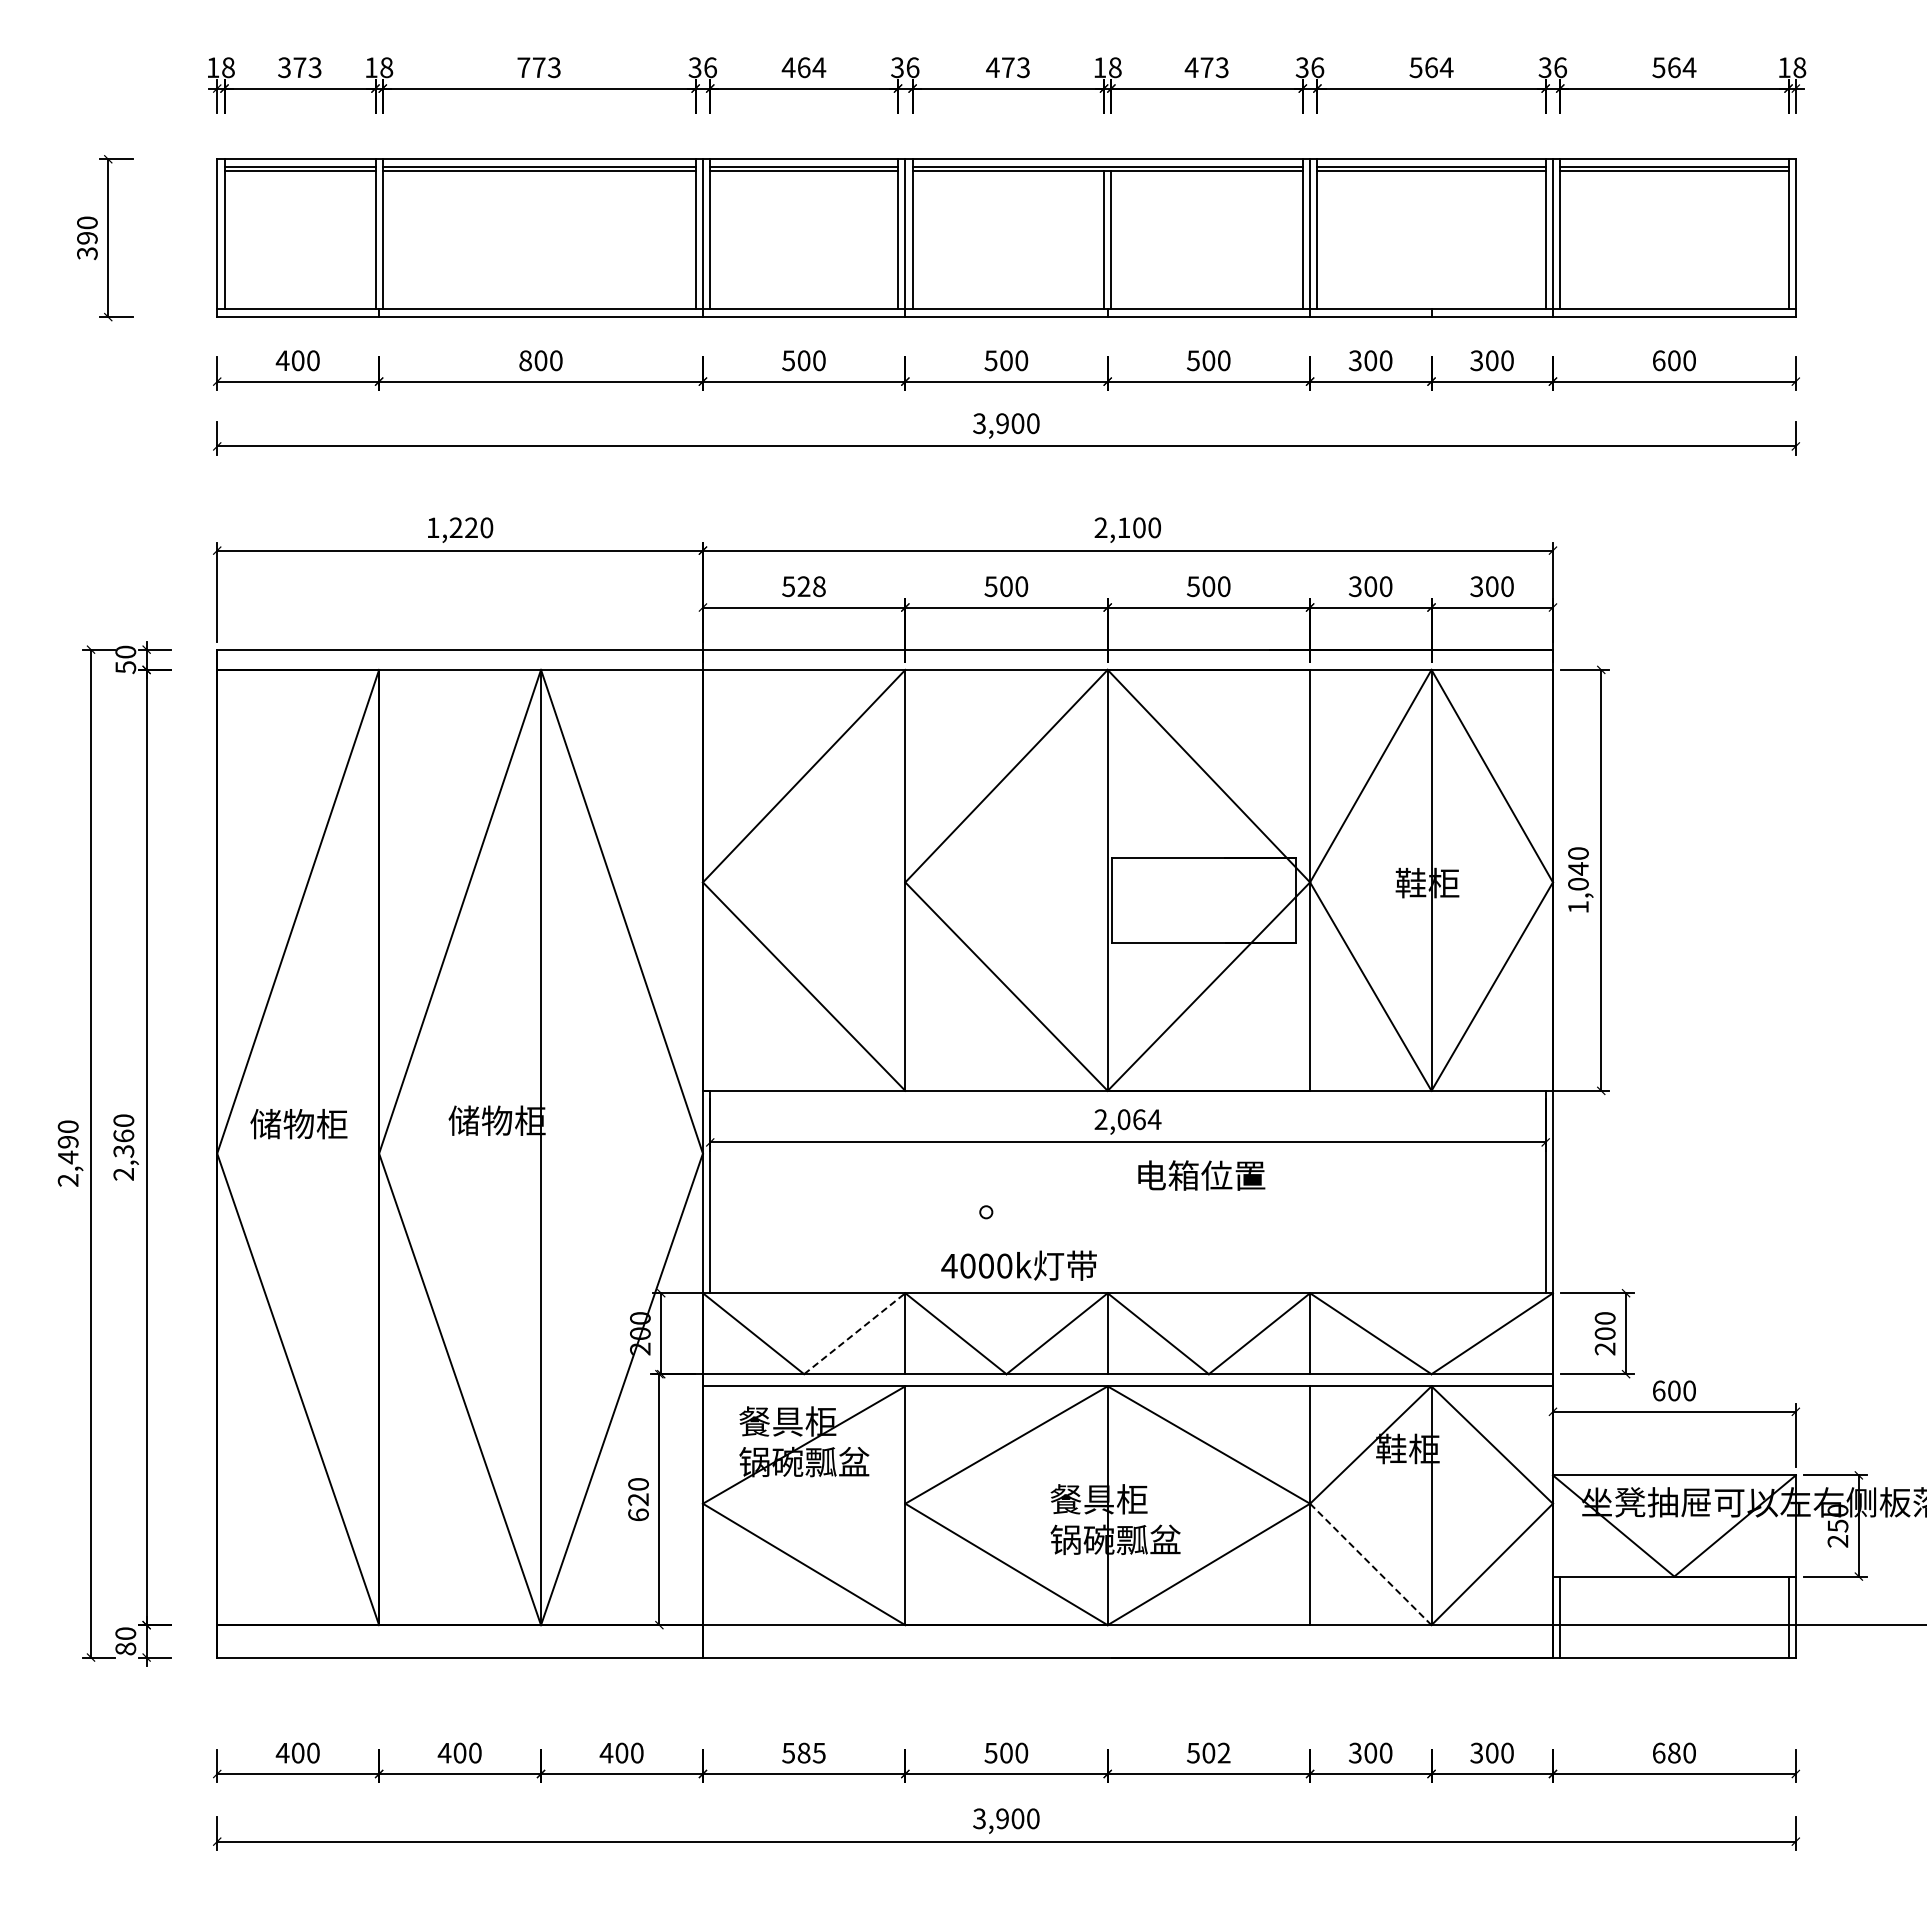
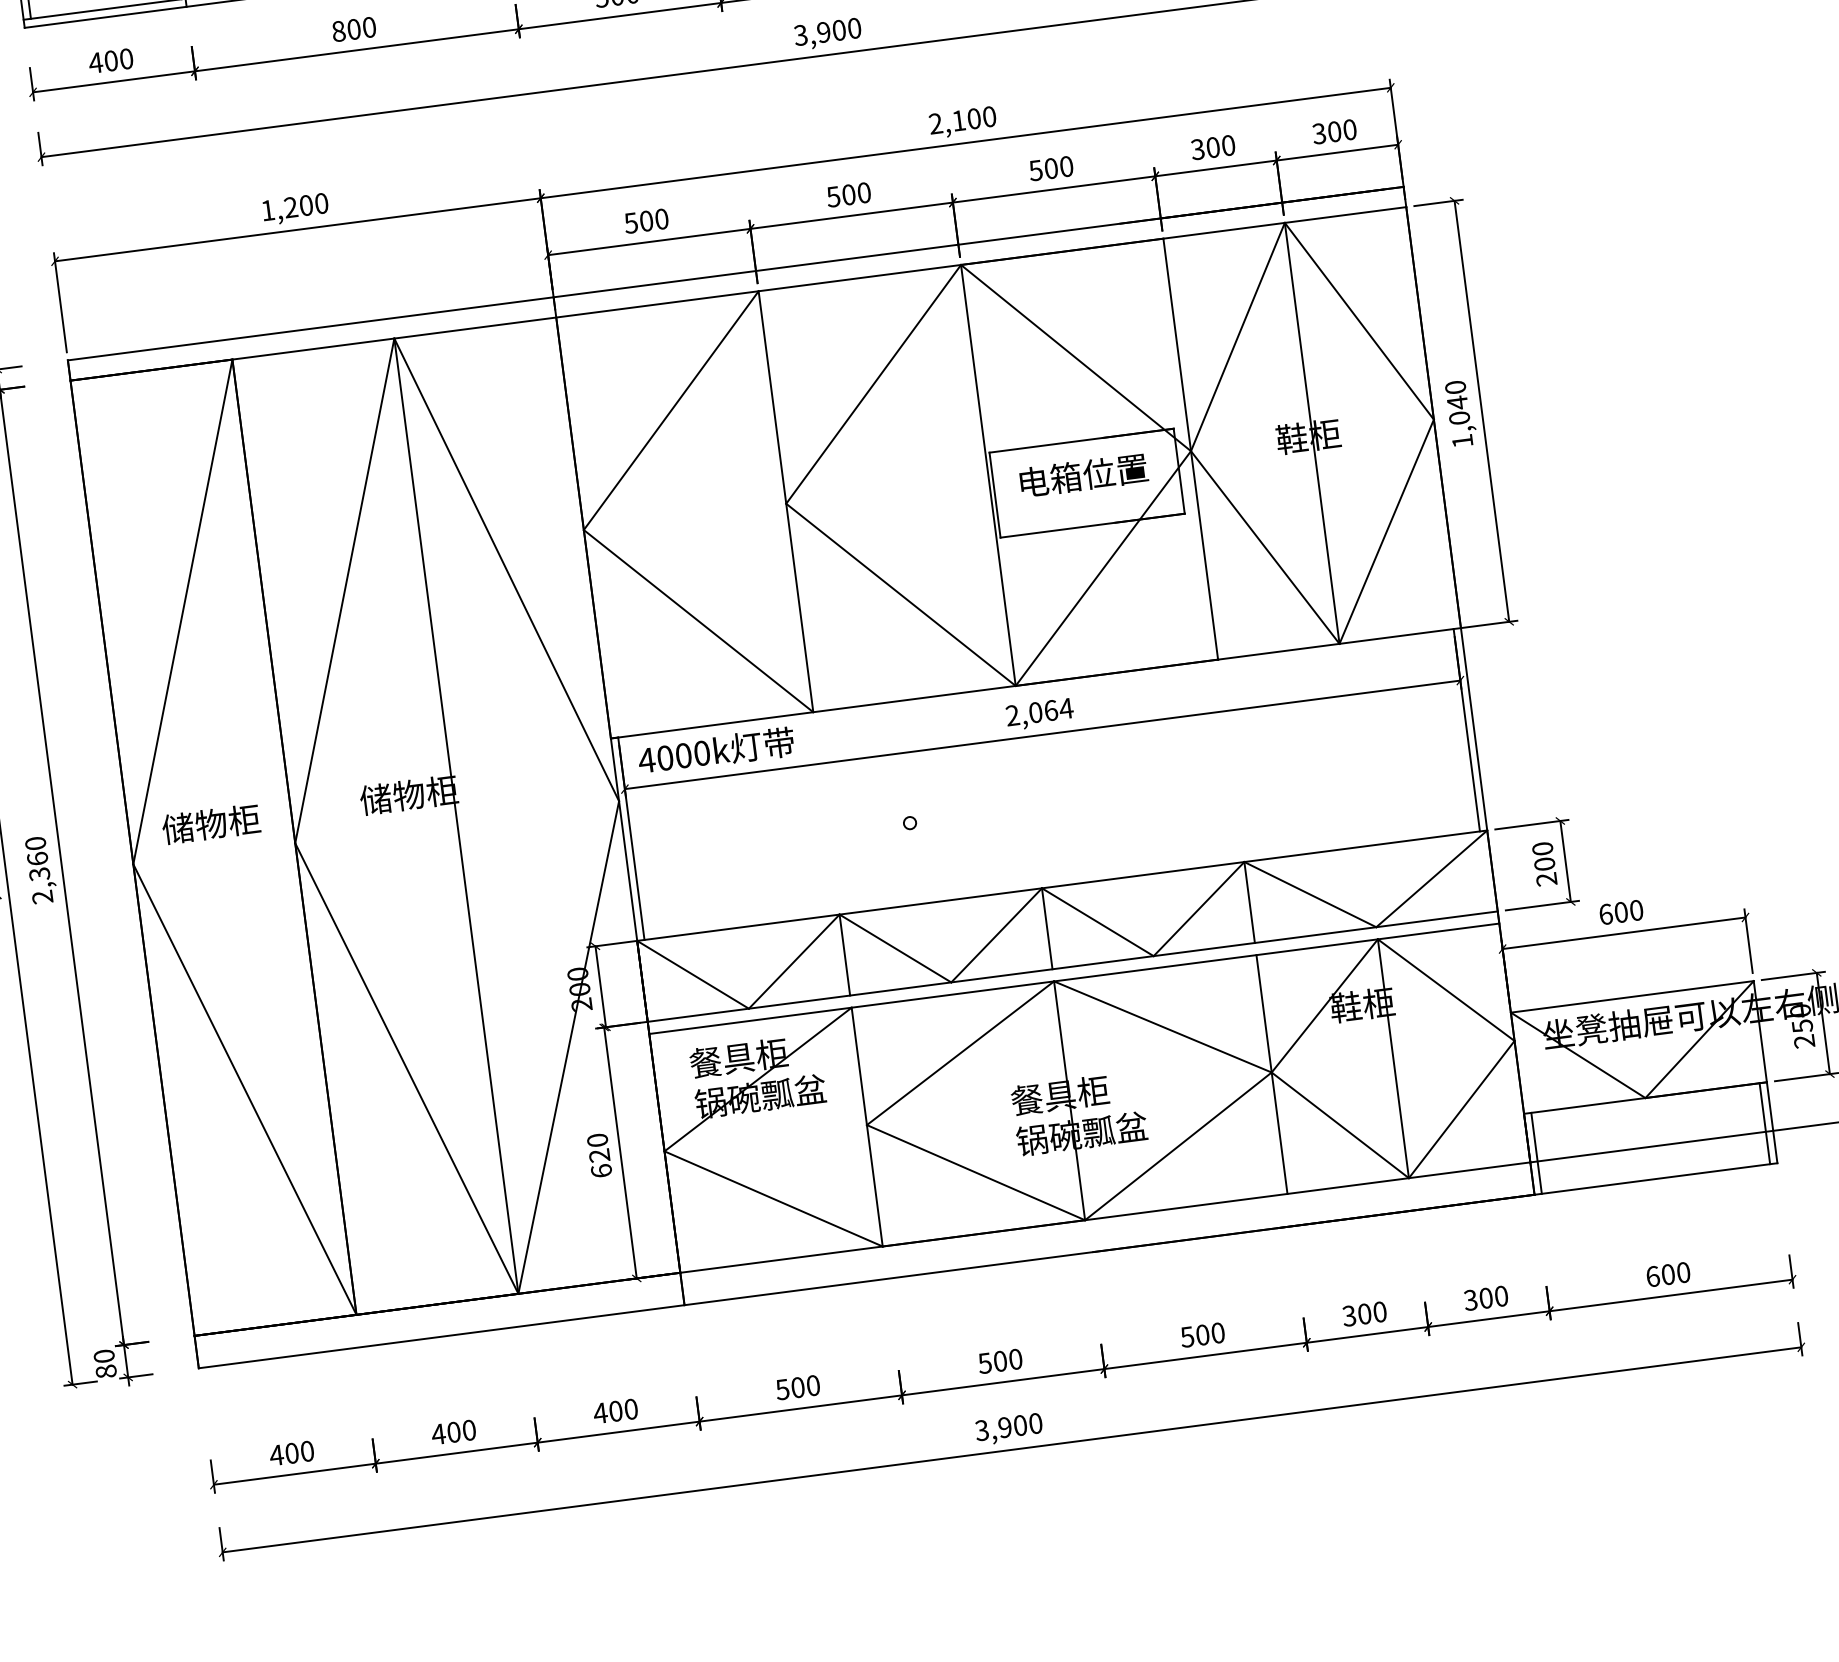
text: (471, 527) -> (306, 205), 1,220 -> 1,200
text: (811, 586) -> (653, 220), 528 -> 500
text: (1201, 1175) -> (1083, 475), moved
text: (1018, 1265) -> (715, 750), moved
line: (854, 1333) -> (793, 961), dashed -> solid
line: (1370, 1564) -> (1339, 1125), dashed -> solid
text: (811, 1752) -> (805, 1386), 585 -> 500
text: (1223, 1752) -> (1217, 1332), 502 -> 500
text: (1674, 1753) -> (1668, 1274), 680 -> 600

